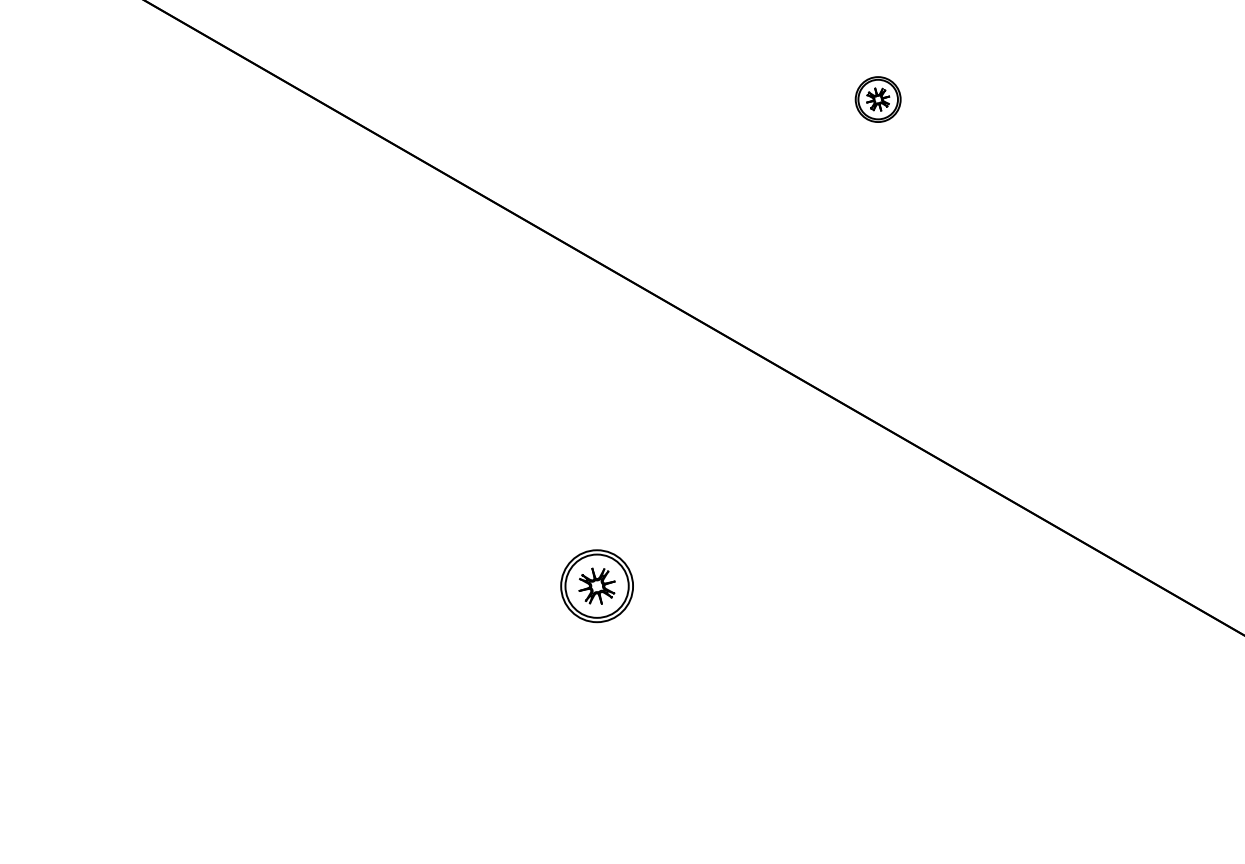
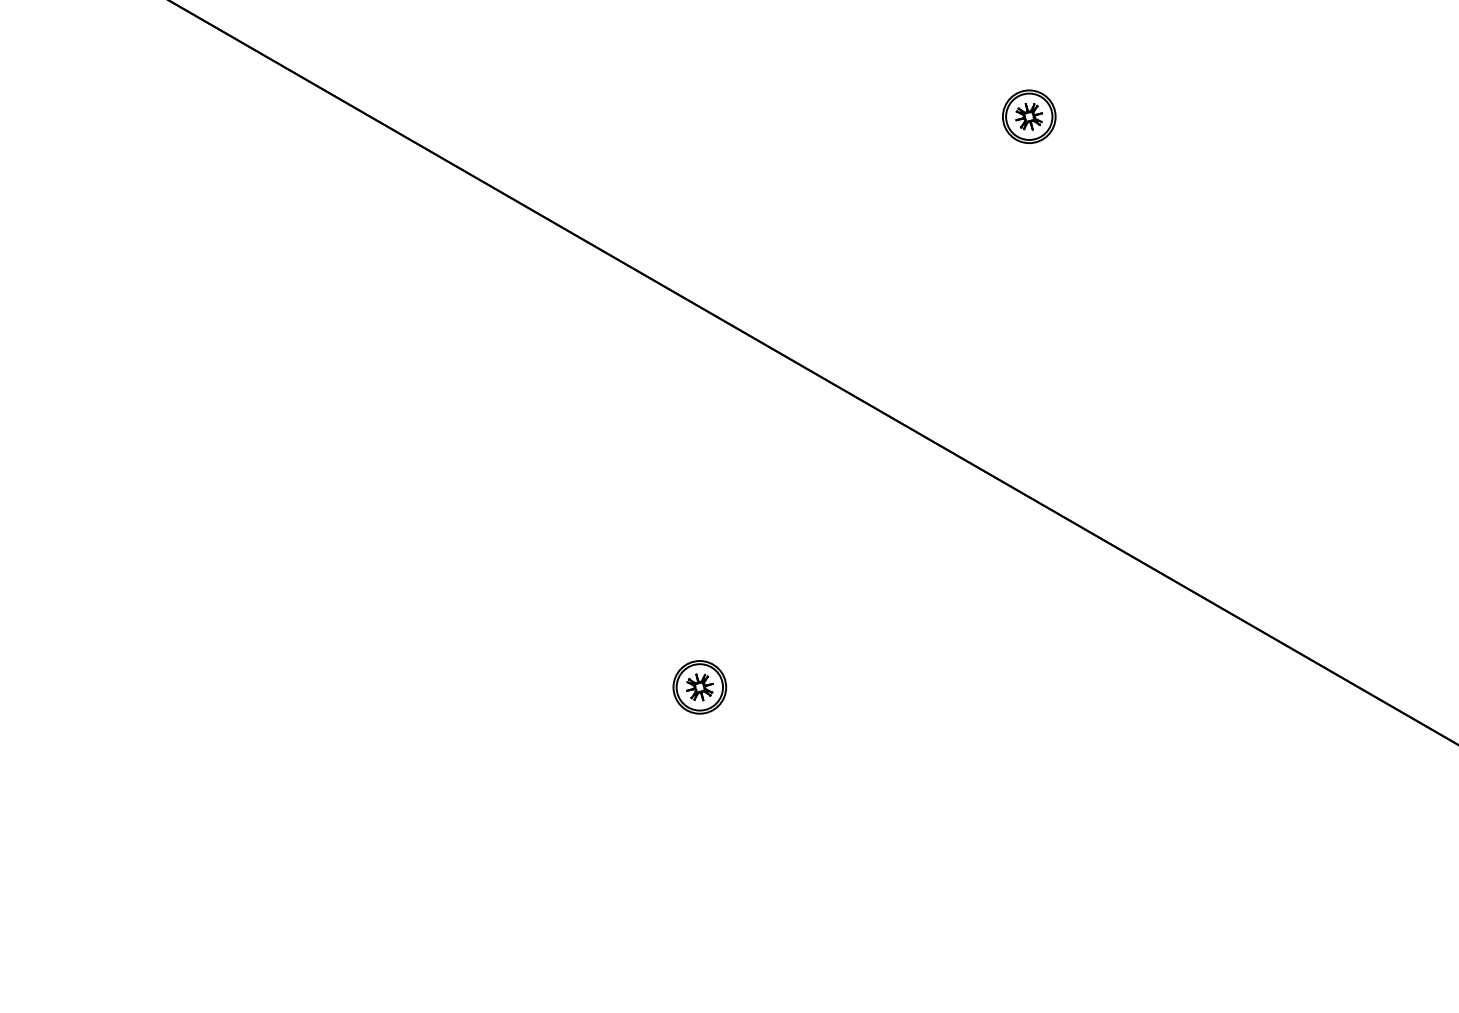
part: (596, 586) -> (699, 687), size x0.62

